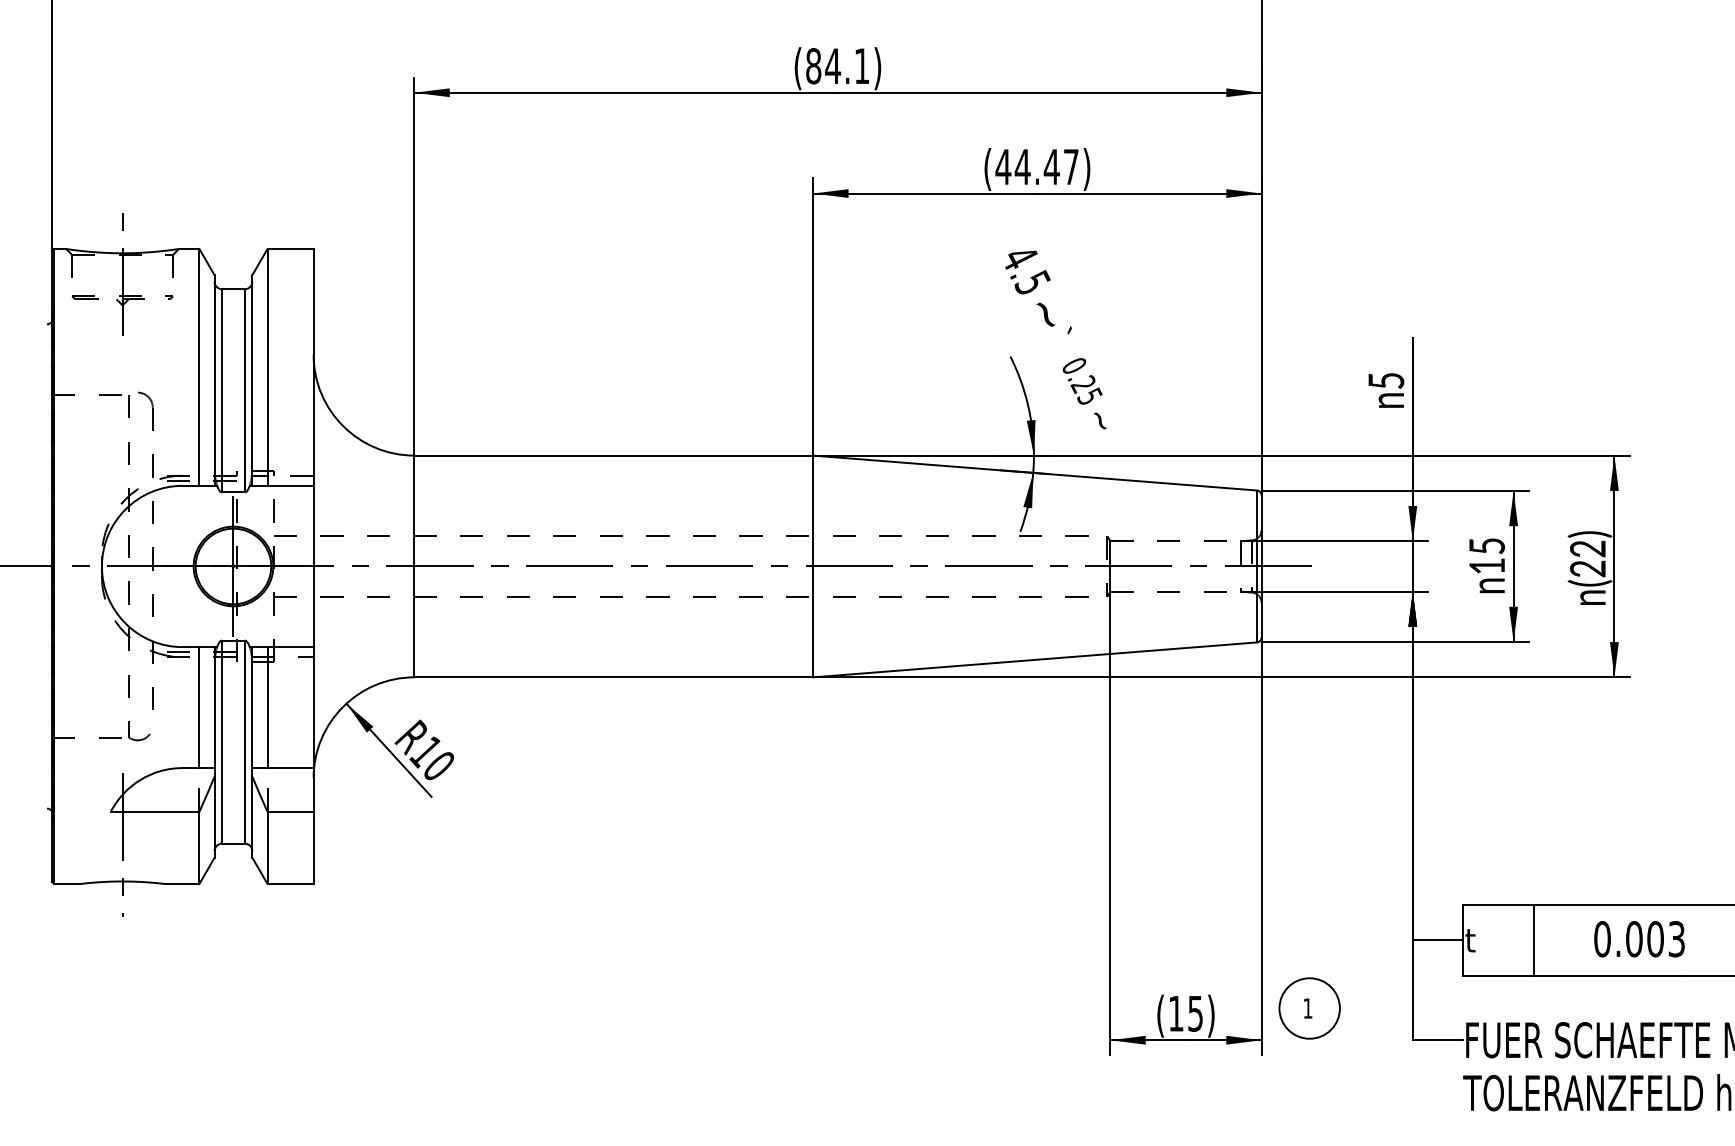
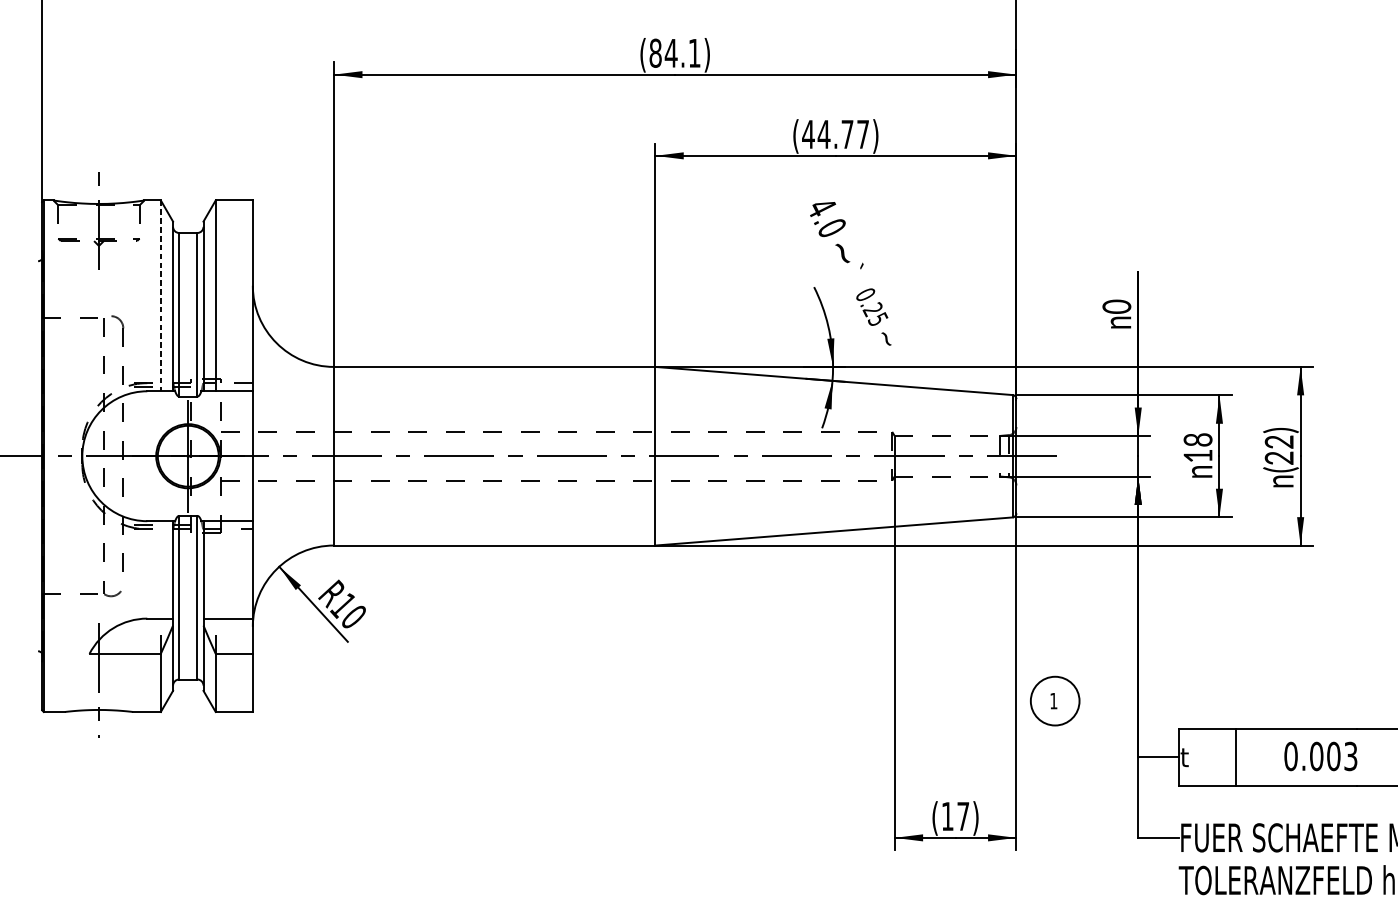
text: (1051, 166) -> (847, 134), (44.47) -> (44.77)
text: (1032, 282) -> (831, 227), 4.5 -> 4.0
line: (199, 367) -> (160, 295), solid -> dashed
text: (1386, 380) -> (1117, 306), 5 -> 0
text: (1487, 546) -> (1198, 440), 15 -> 18
line: (199, 707) -> (160, 569), removed
line: (267, 707) -> (215, 569), removed
part: (1309, 1008) -> (1055, 701), moved
text: (1195, 1013) -> (963, 816), (15) -> (17)

